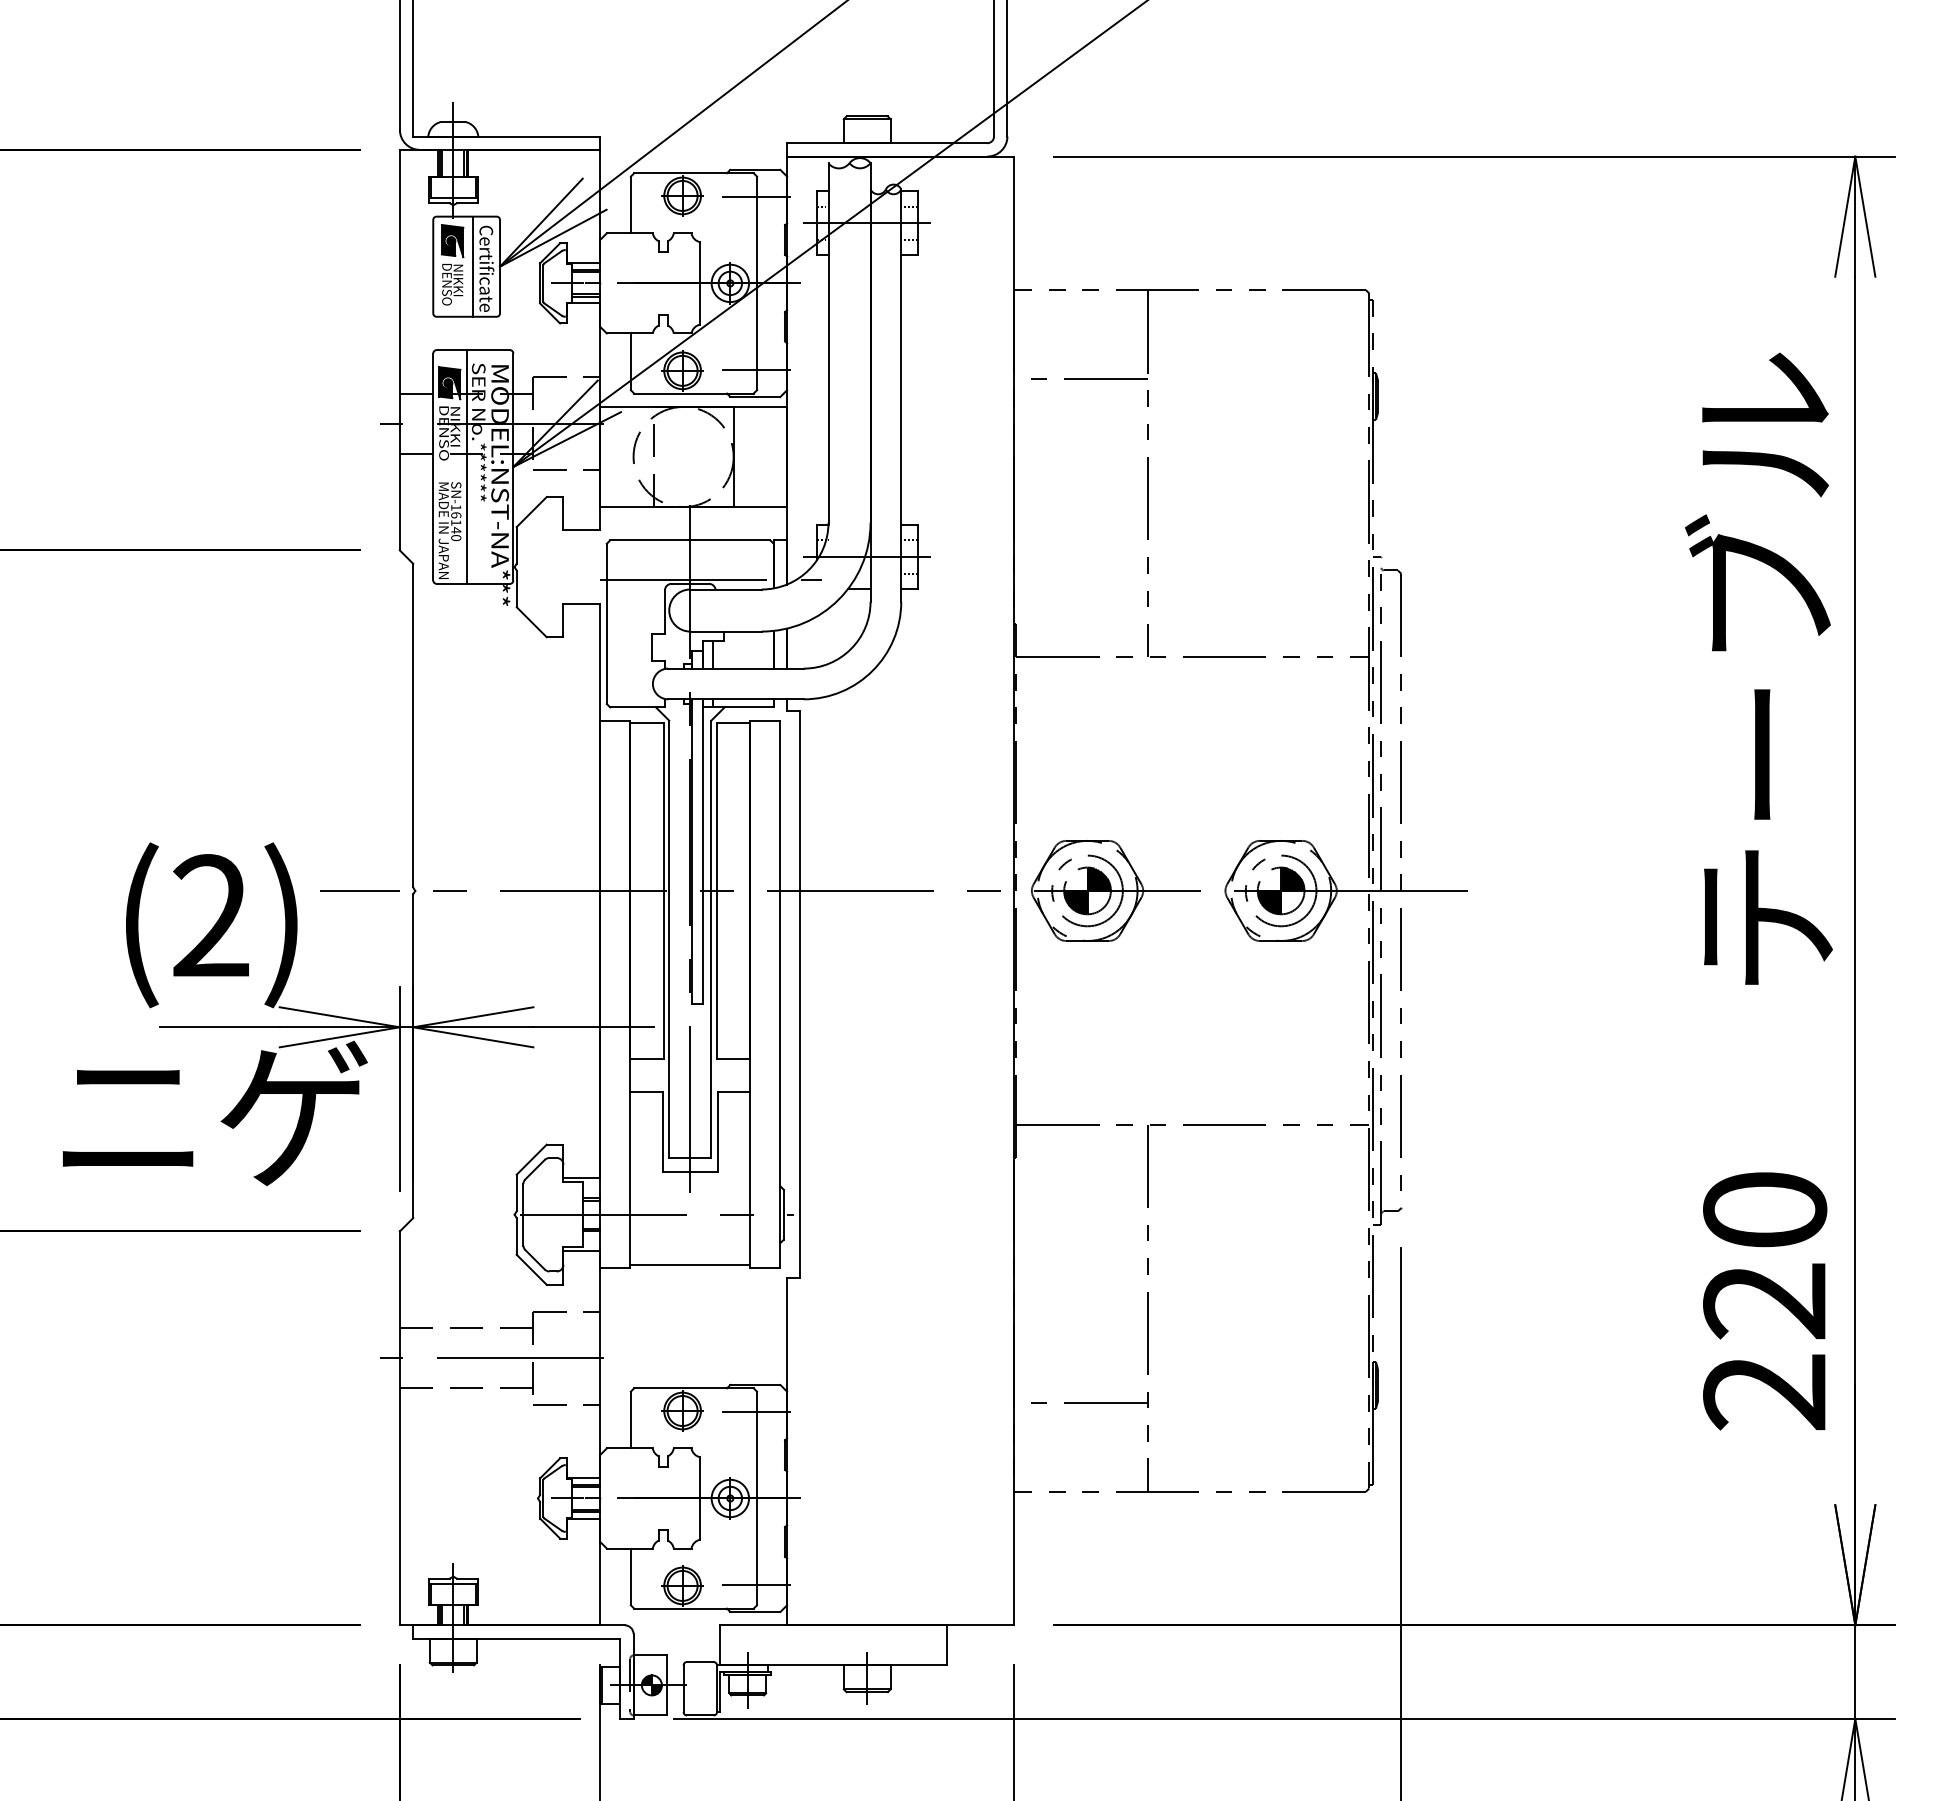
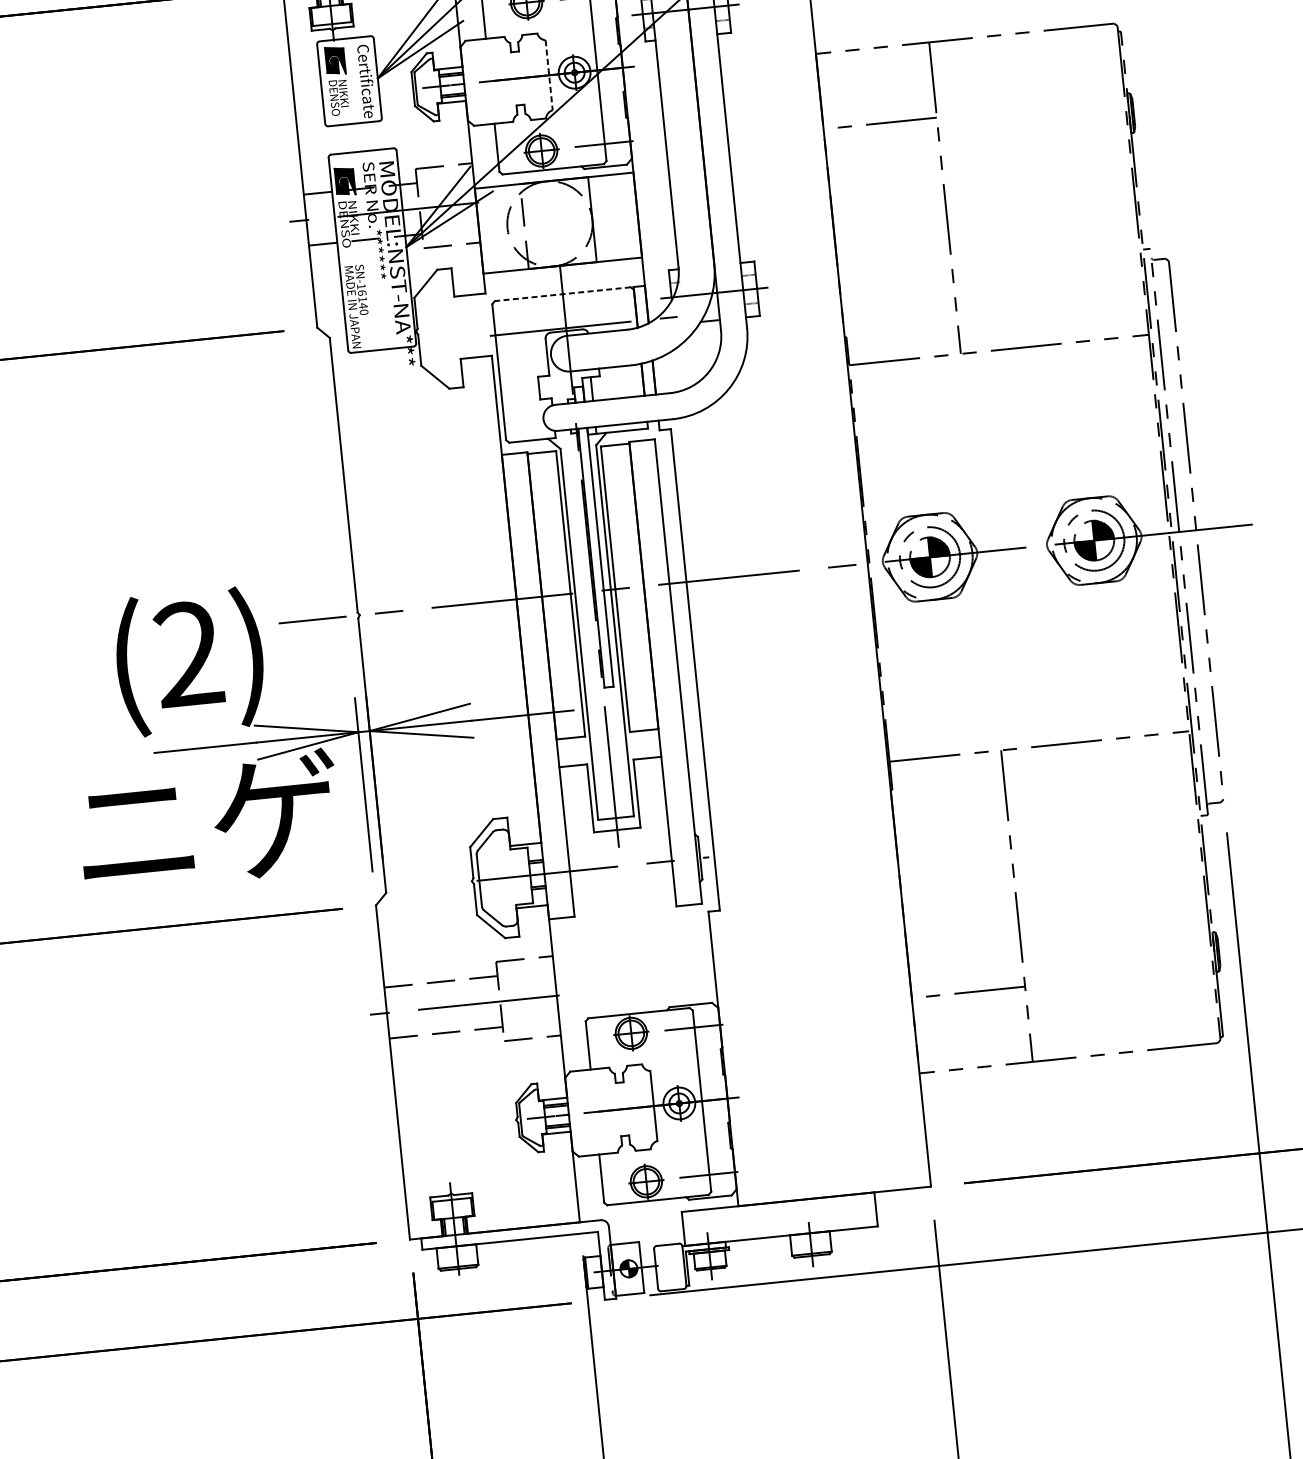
line: (473, 266) -> (355, 80), removed
line: (700, 283) -> (549, 75), solid -> dashed
line: (466, 466) -> (366, 250), removed
line: (689, 540) -> (562, 294), solid -> dashed
line: (690, 1265) -> (625, 909), removed

